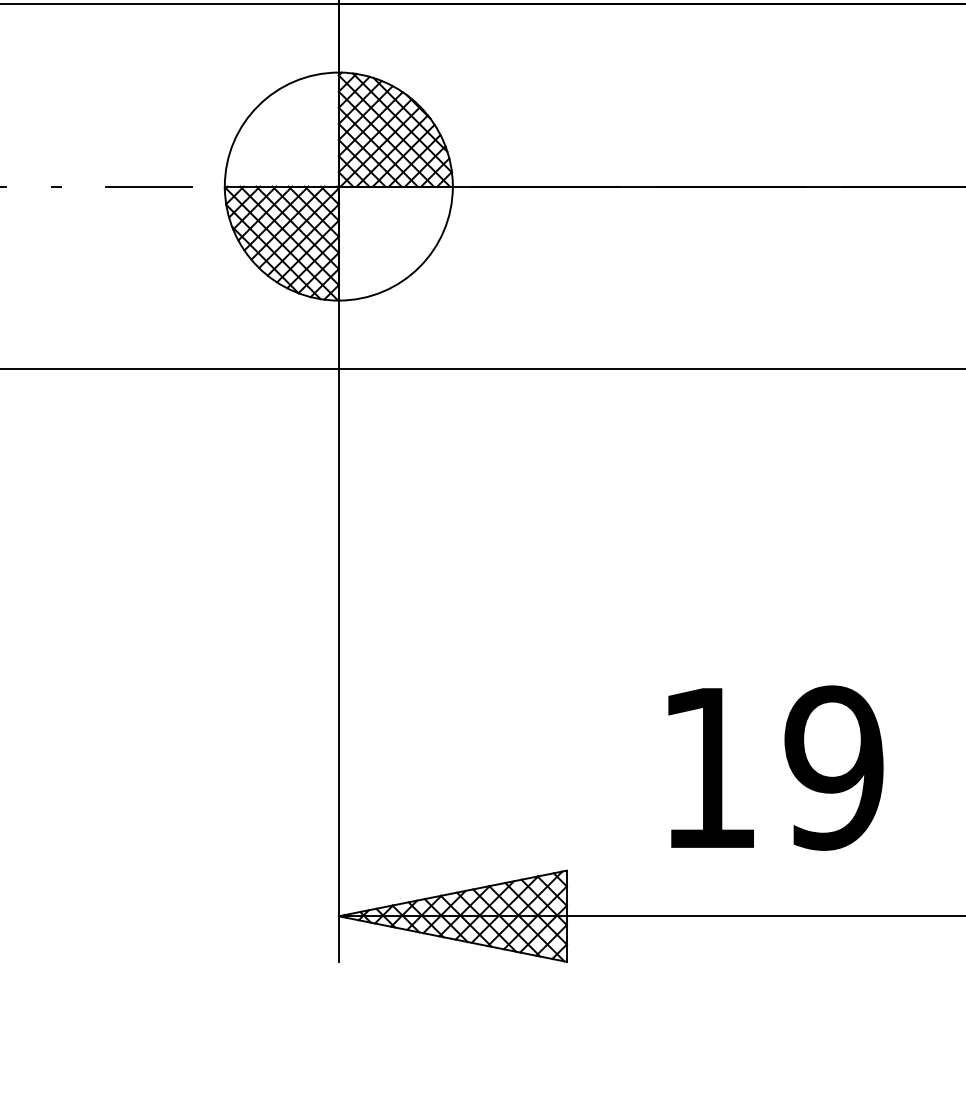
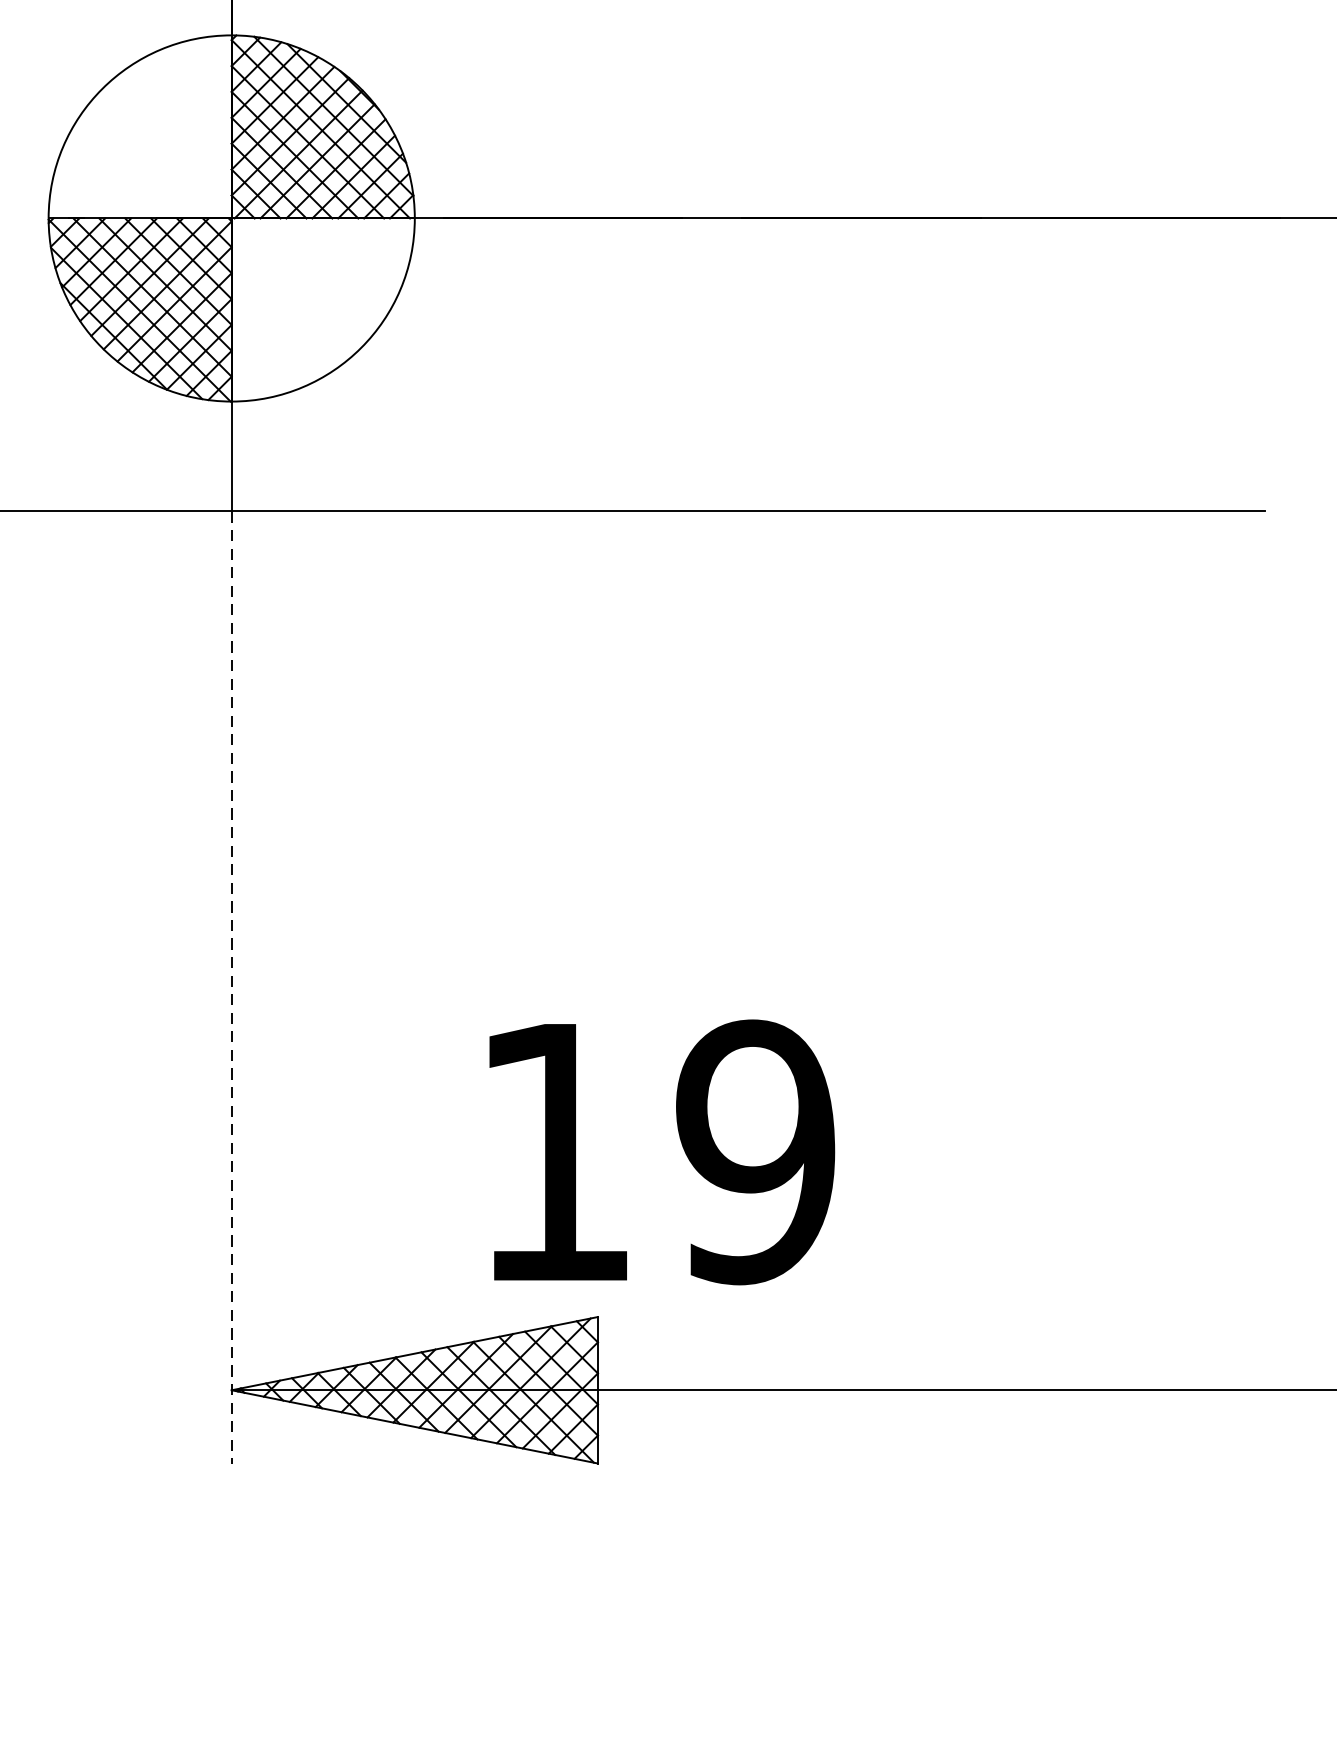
line: (338, 665) -> (231, 987), solid -> dashed
text: (775, 767) -> (661, 1151), moved

